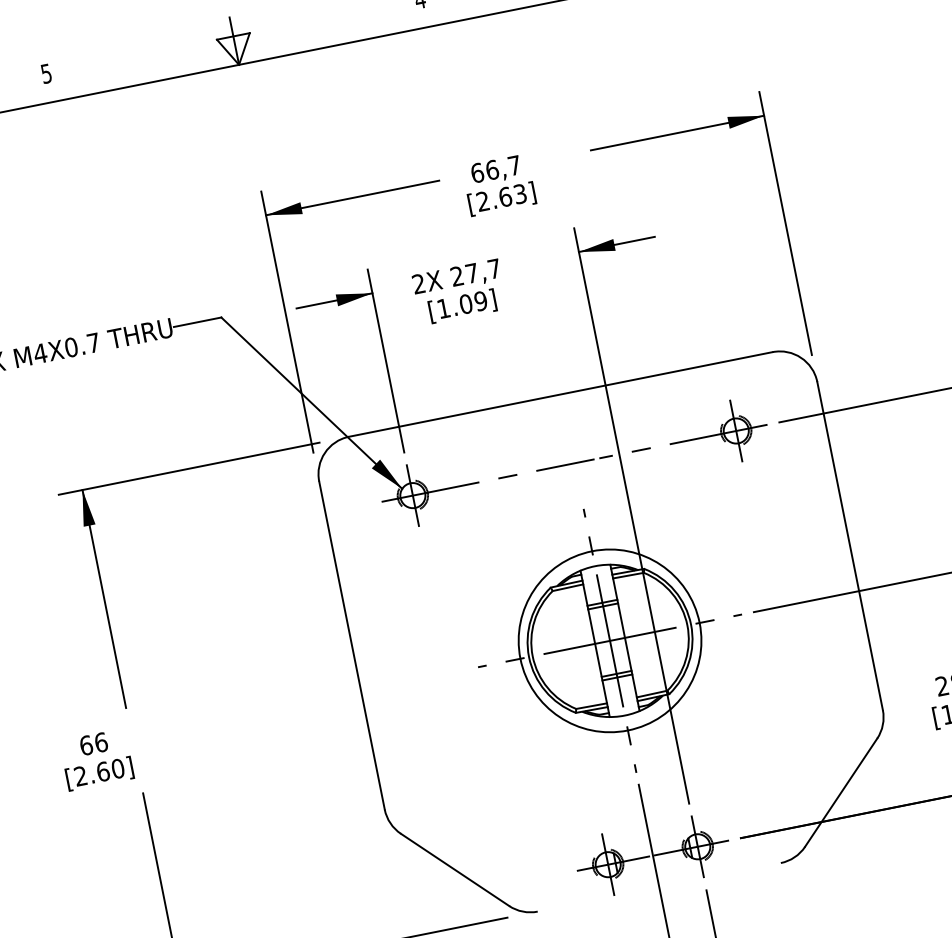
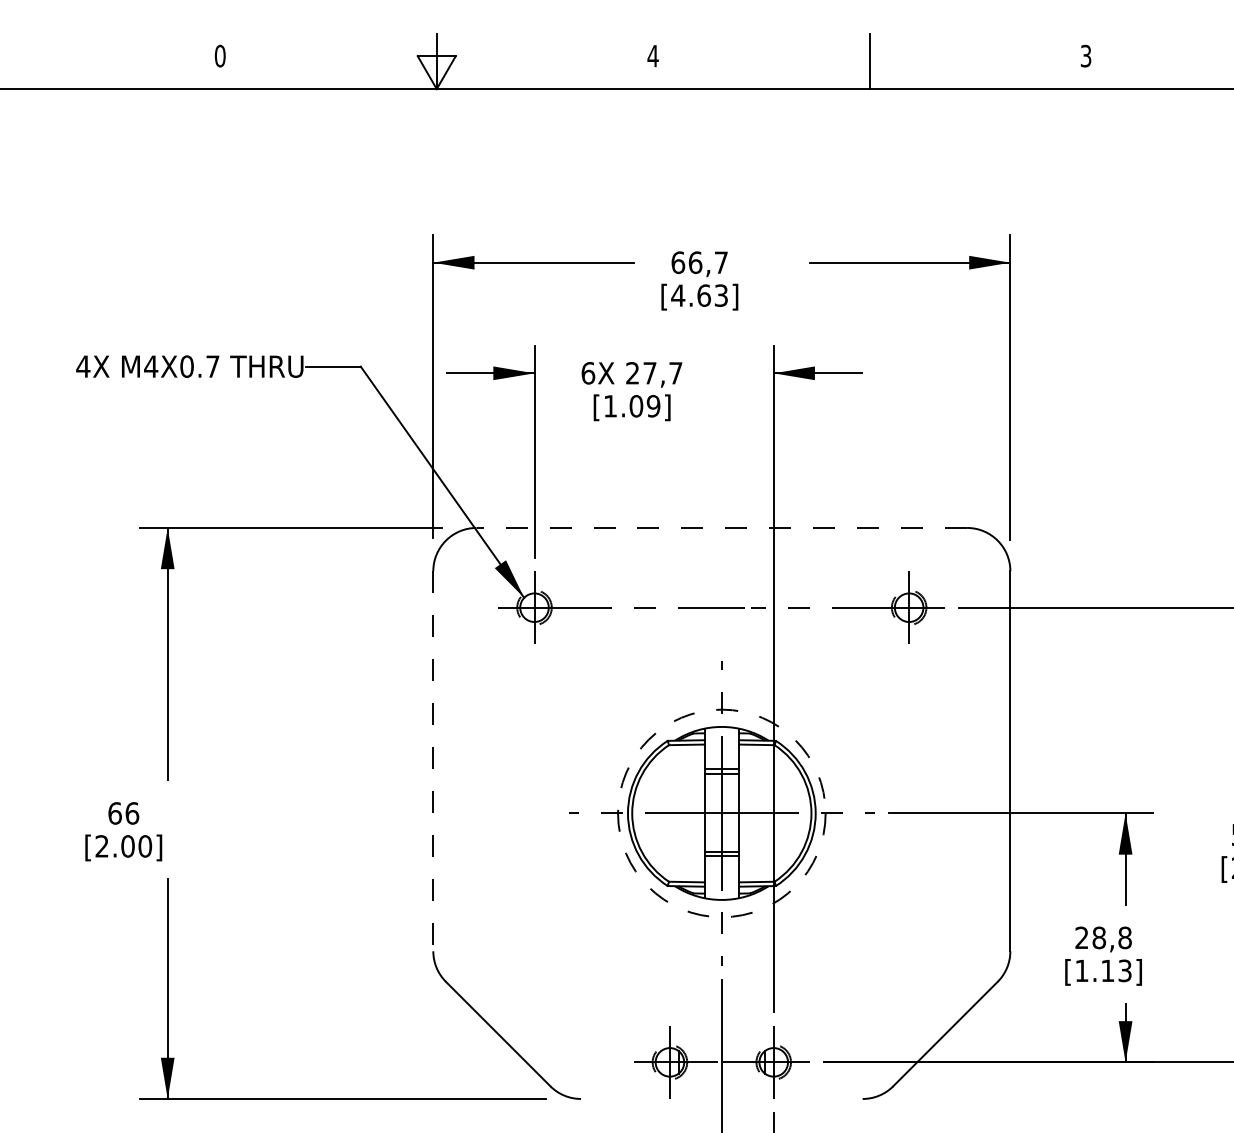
text: (45, 73) -> (219, 55), 5 -> 0
text: (483, 201) -> (678, 295), [2.63] -> [4.63]
text: (419, 284) -> (588, 373), 2X -> 6X
line: (560, 394) -> (721, 527), solid -> dashed
circle: (609, 640) -> (721, 813), solid -> dashed
line: (352, 645) -> (433, 761), solid -> dashed
text: (102, 771) -> (127, 846), [2.60] -> [2.00]

